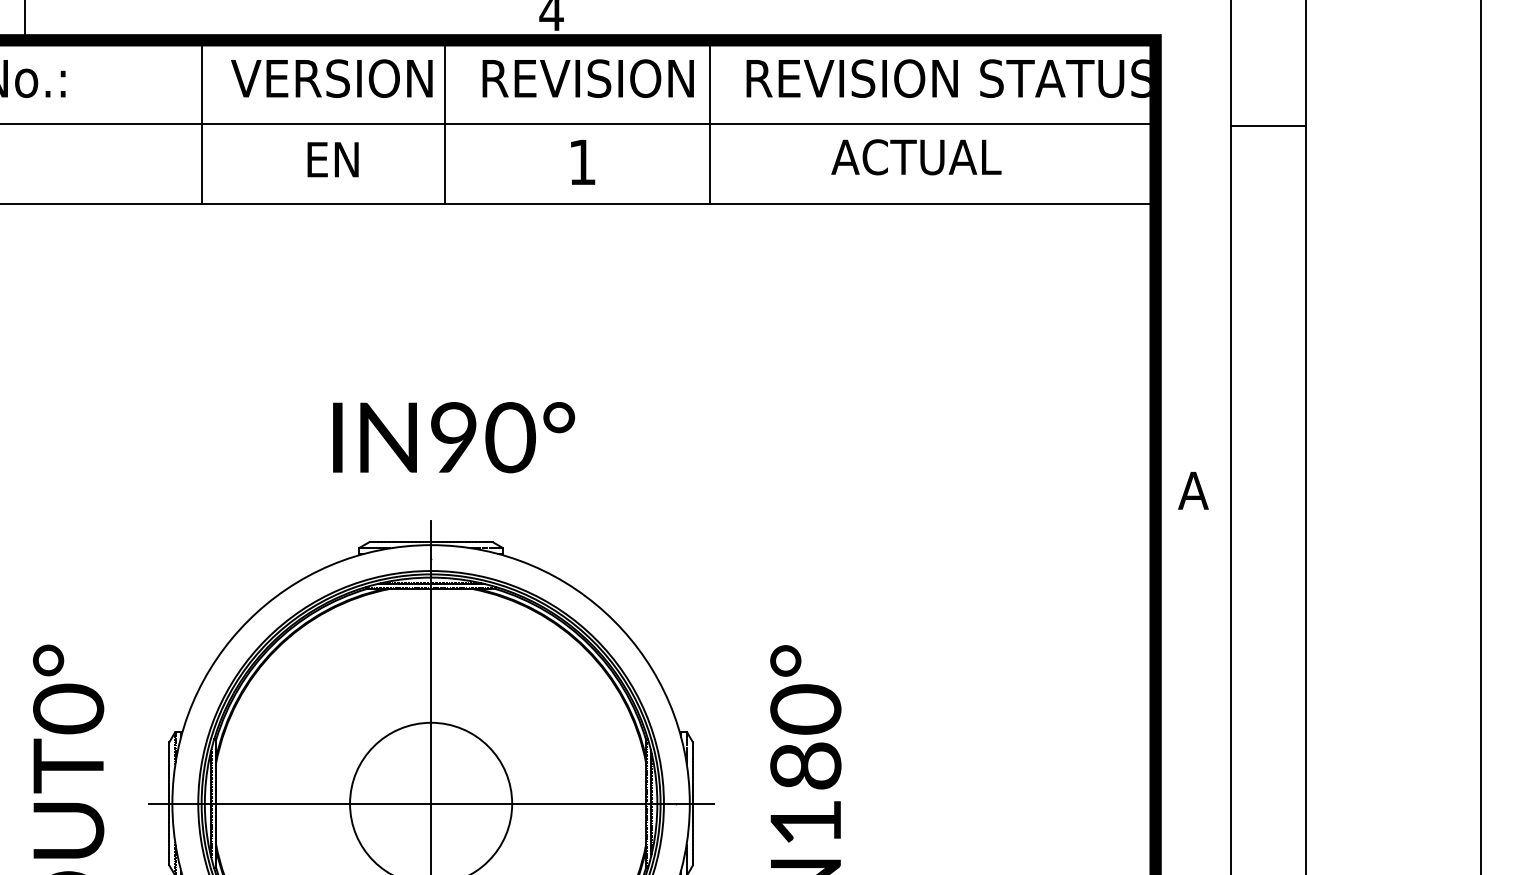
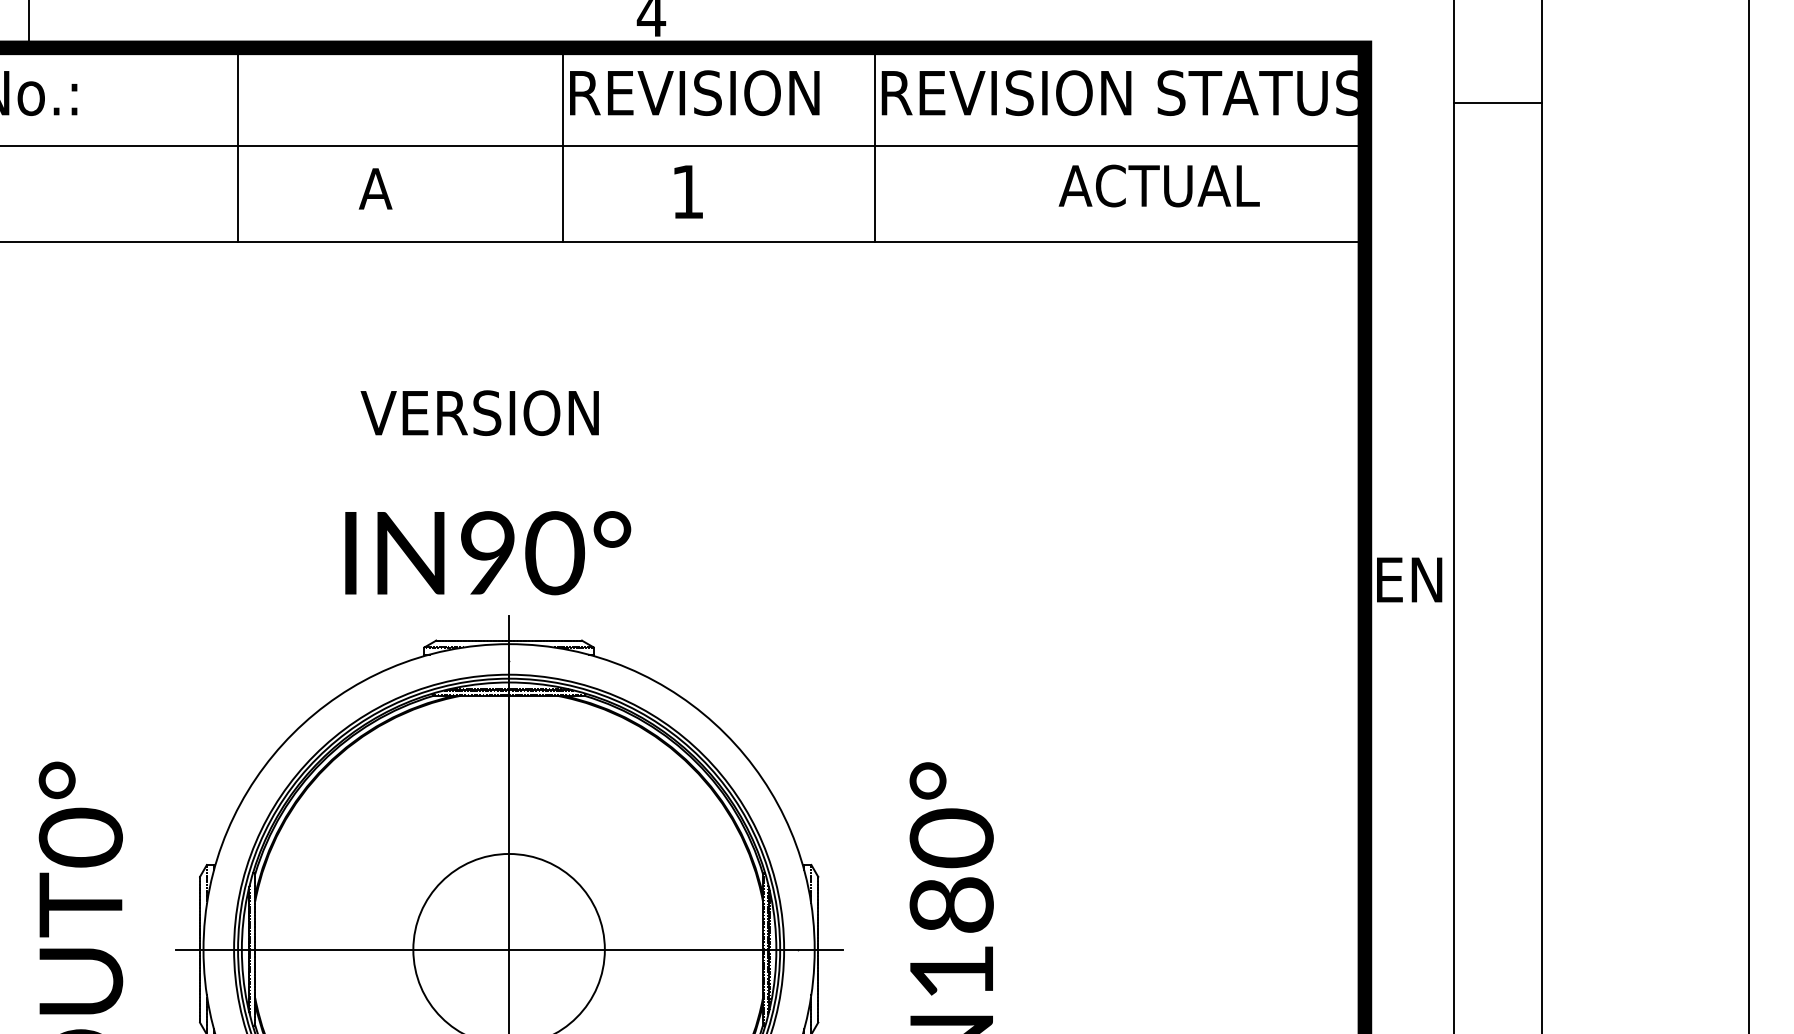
text: (331, 78) -> (479, 412), moved
line: (445, 122) -> (563, 144), moved
line: (709, 122) -> (874, 144), moved
line: (1267, 126) -> (1497, 103), moved
text: (915, 156) -> (1158, 185), moved
text: (330, 159) -> (390, 188), EN -> A
text: (454, 437) -> (488, 553), moved
text: (1193, 490) -> (1409, 579), A -> EN

